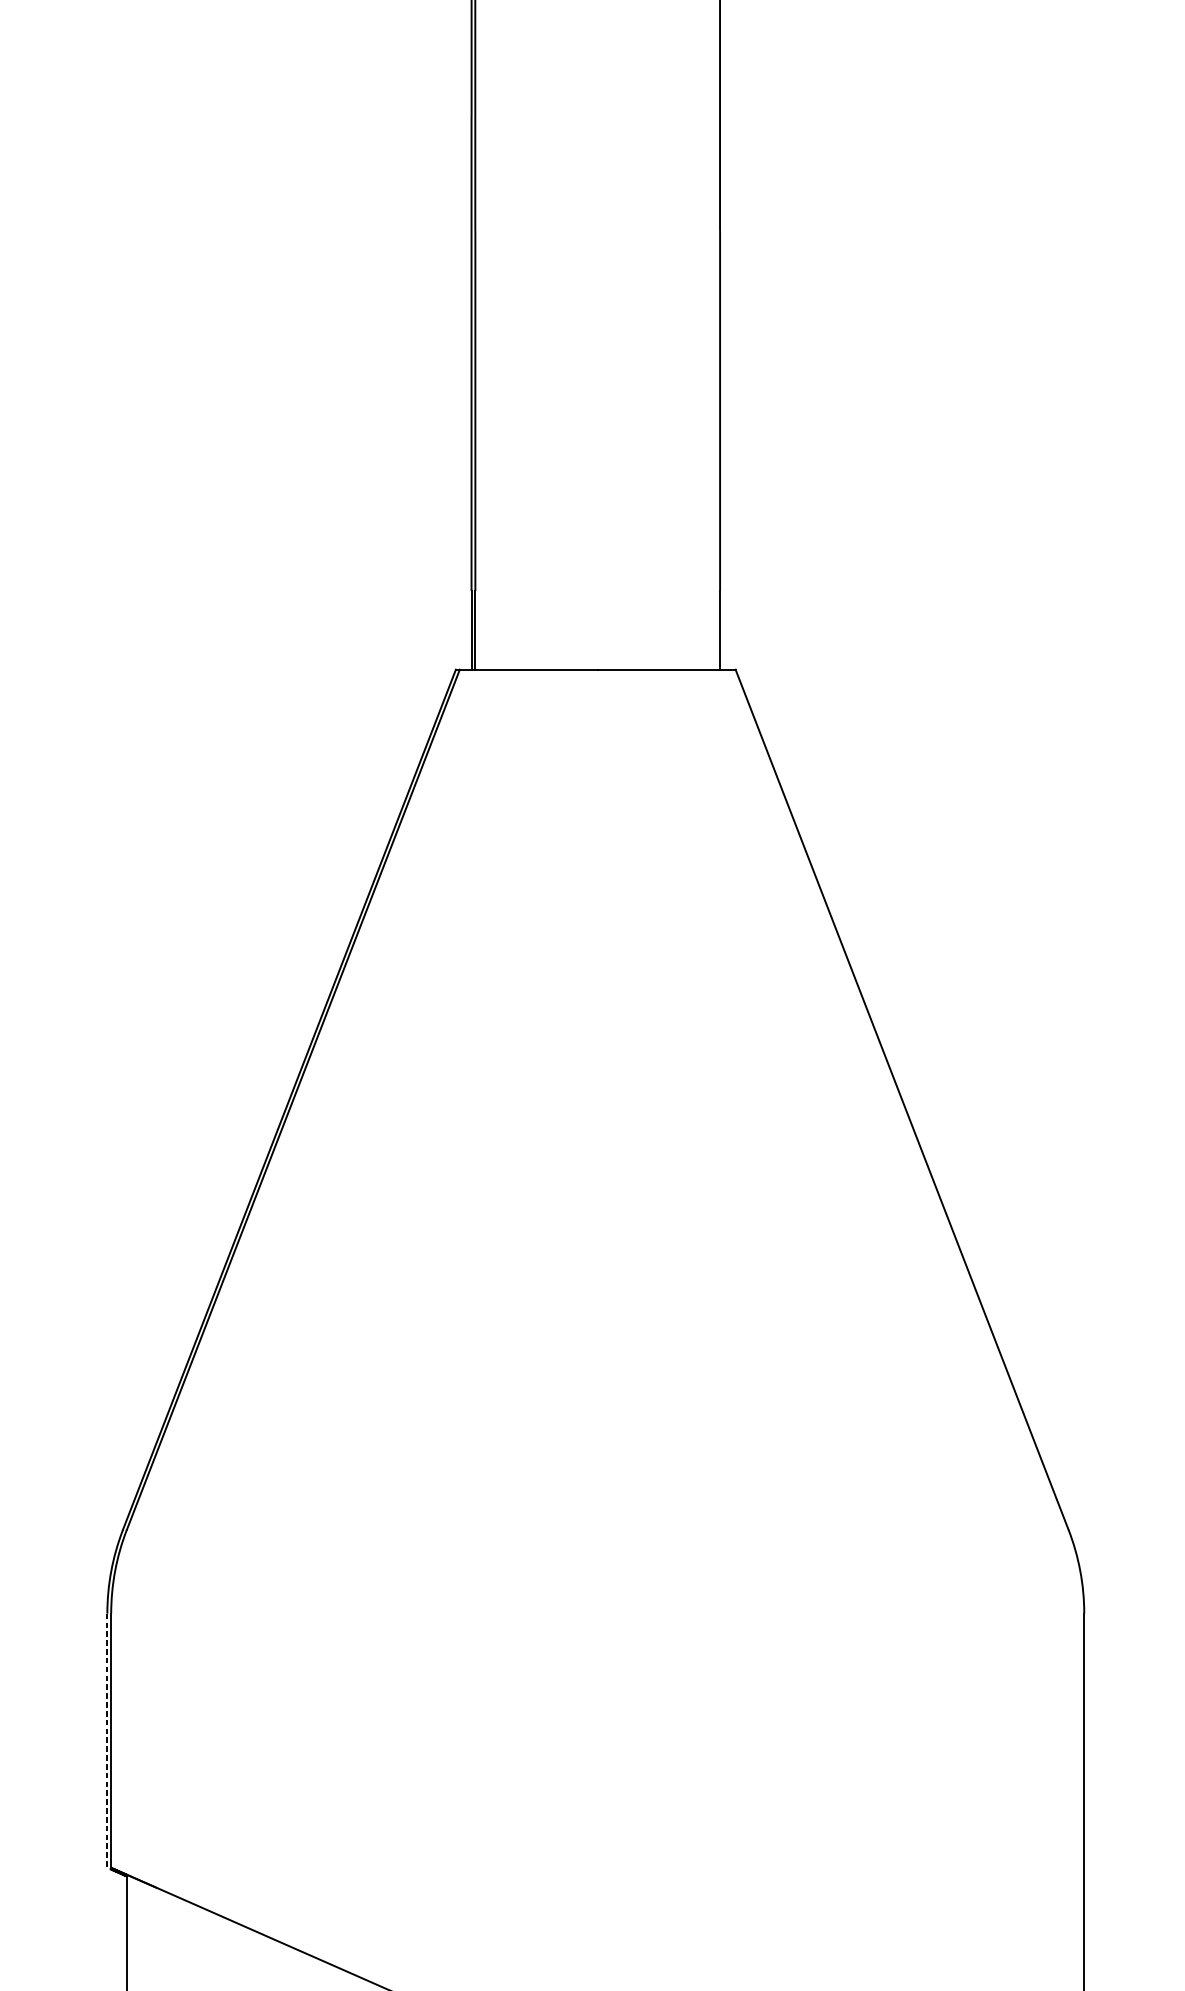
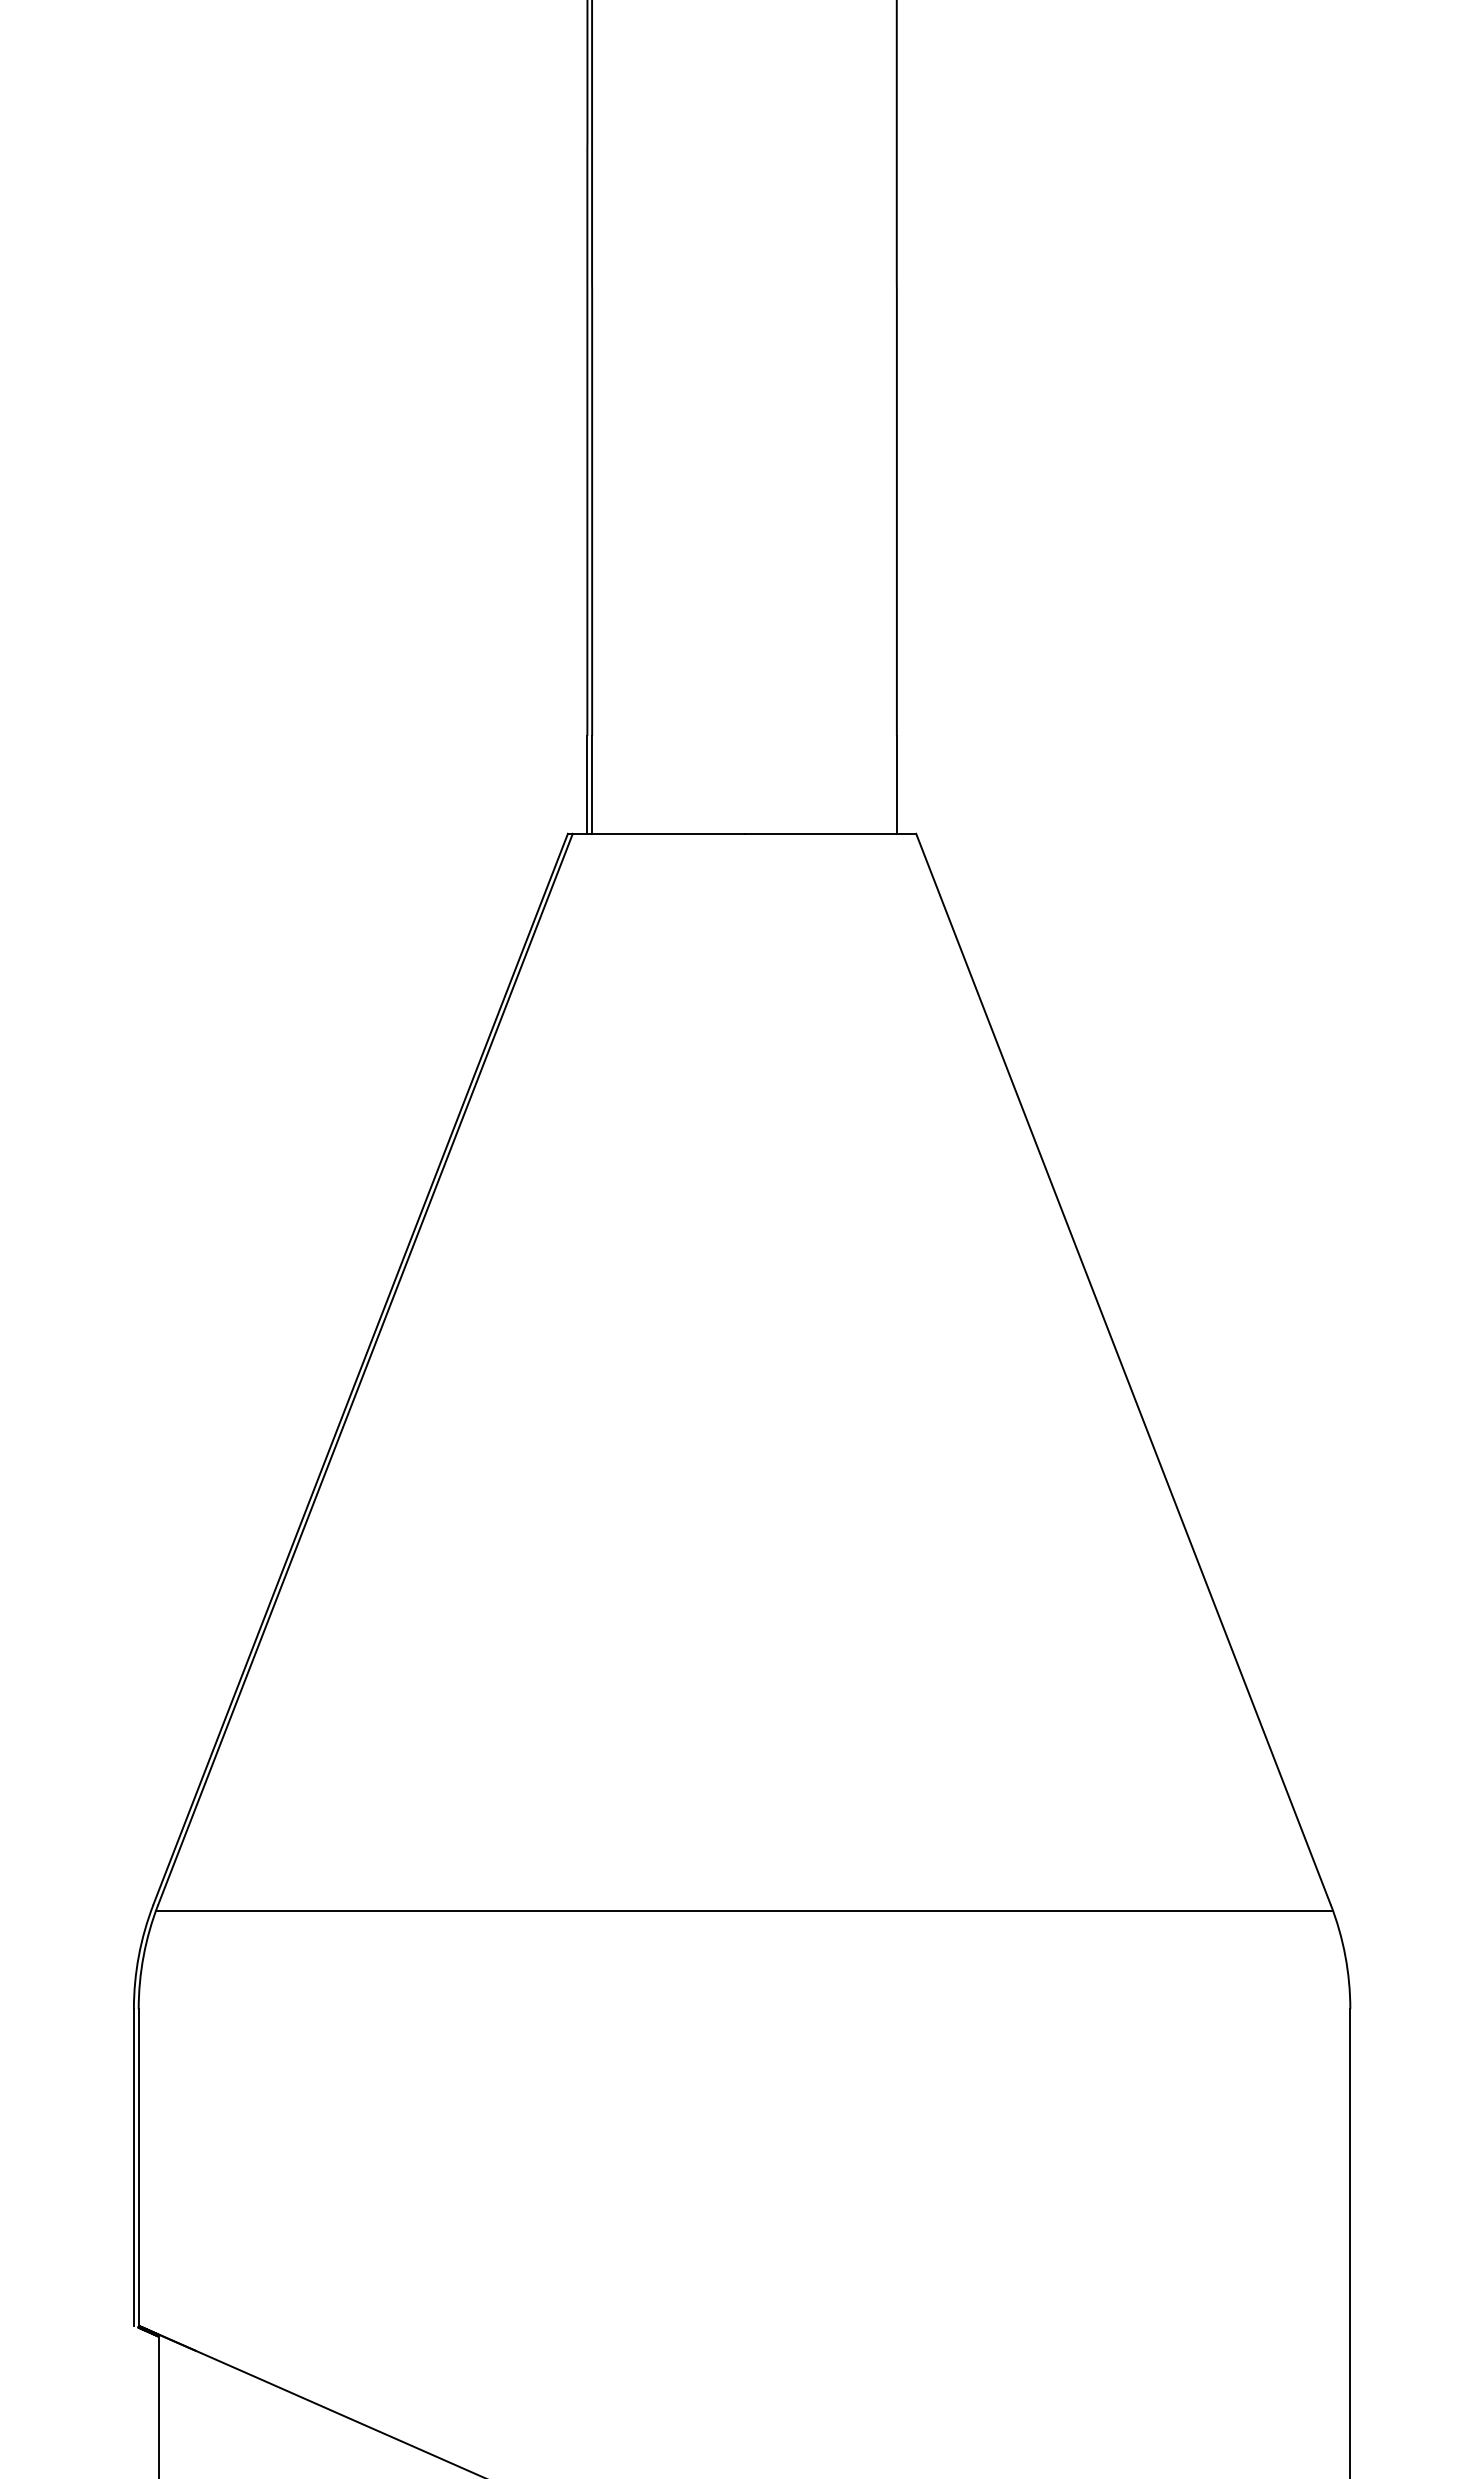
line: (597, 1535) -> (744, 1911), added
line: (107, 1741) -> (133, 2168), dashed -> solid

